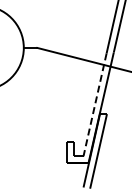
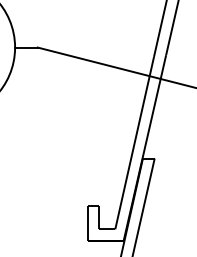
line: (95, 104) -> (135, 142), dashed -> solid

